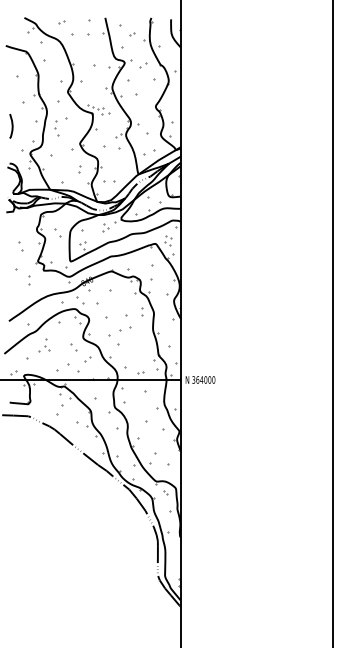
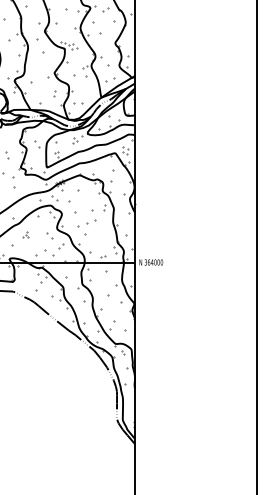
part: (56, 128) -> (35, 60), removed
part: (29, 280) -> (14, 182), size x1.6
part: (44, 345) -> (26, 234), size x0.6

